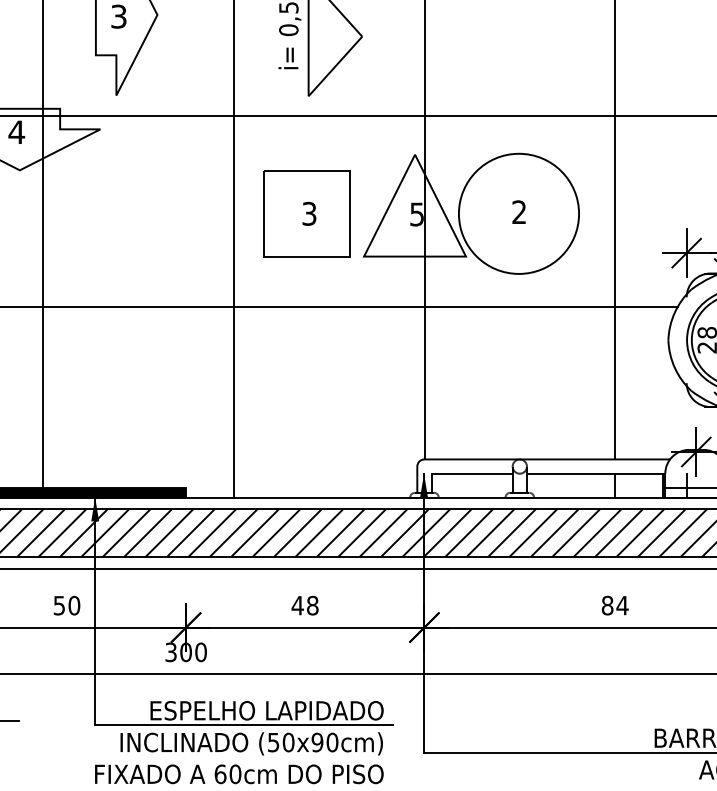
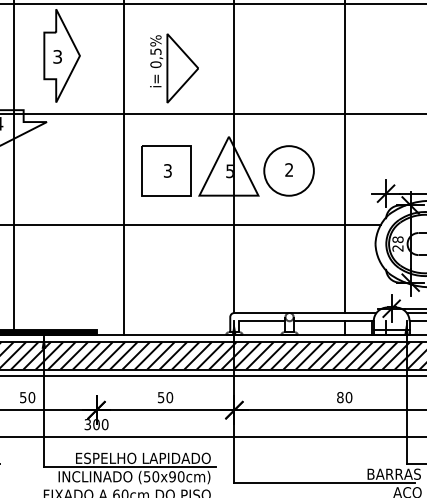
circle: (517, 213) -> (288, 170), size x0.71
text: (305, 605) -> (165, 397), 48 -> 50
text: (621, 605) -> (348, 397), 84 -> 80

